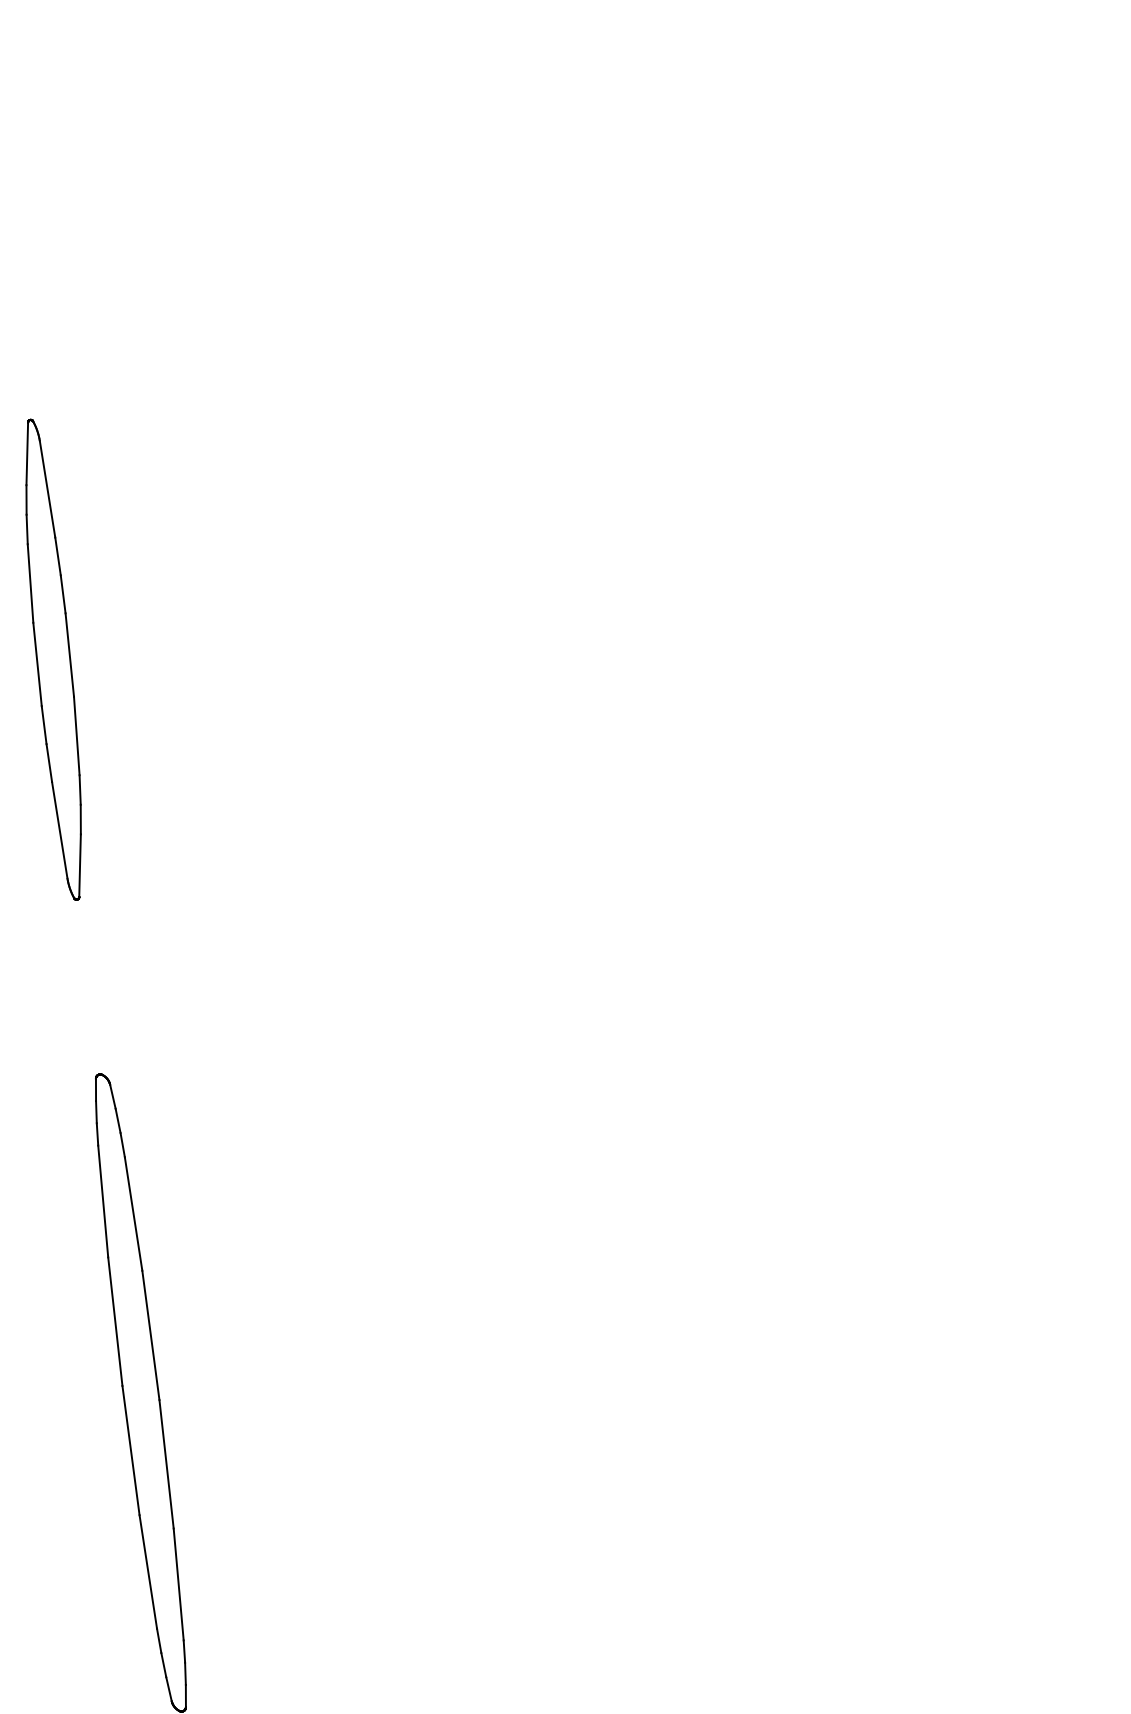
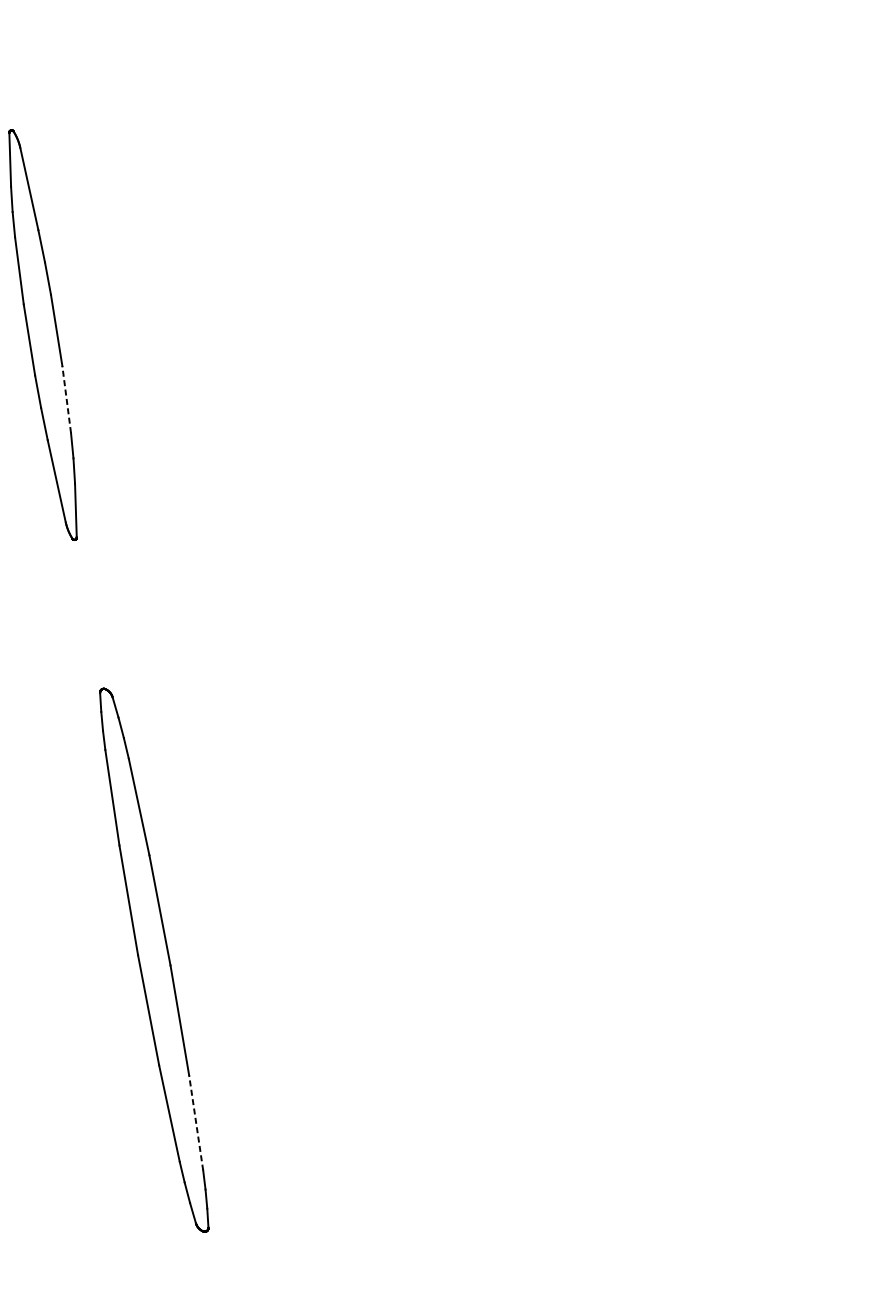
line: (76, 735) -> (66, 399), solid -> dashed
line: (178, 1584) -> (196, 1122), solid -> dashed

